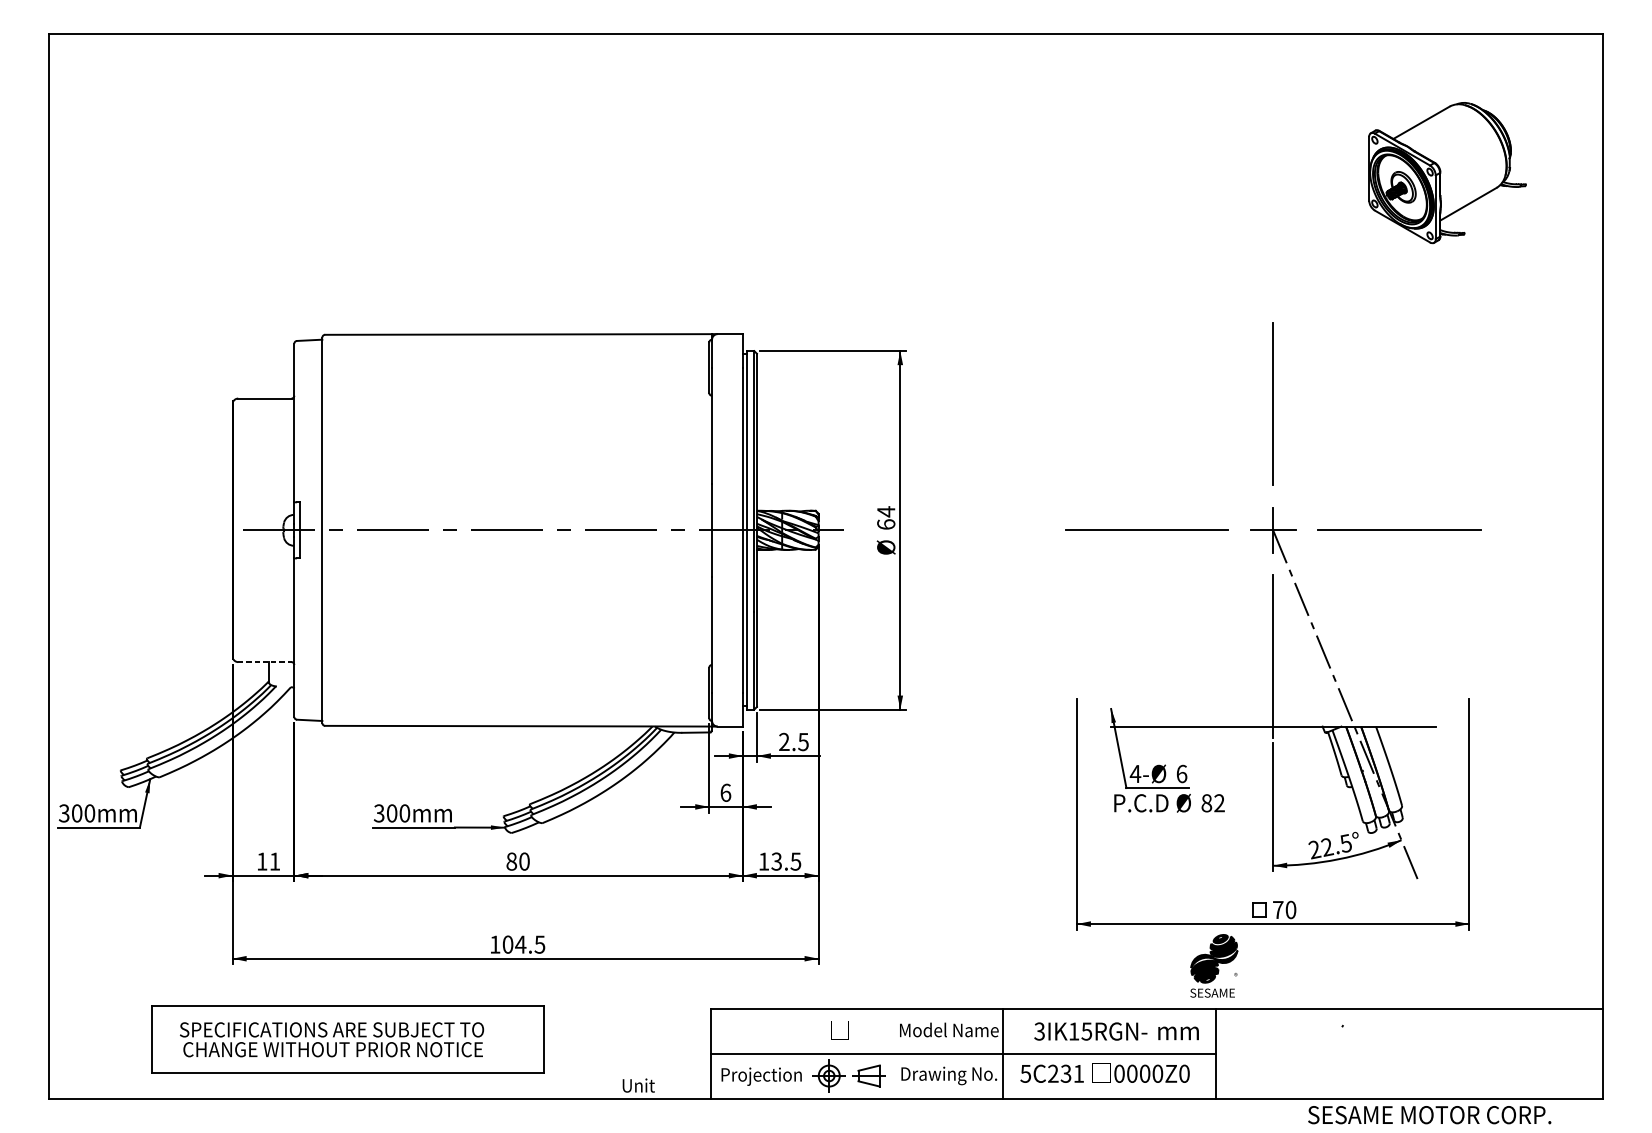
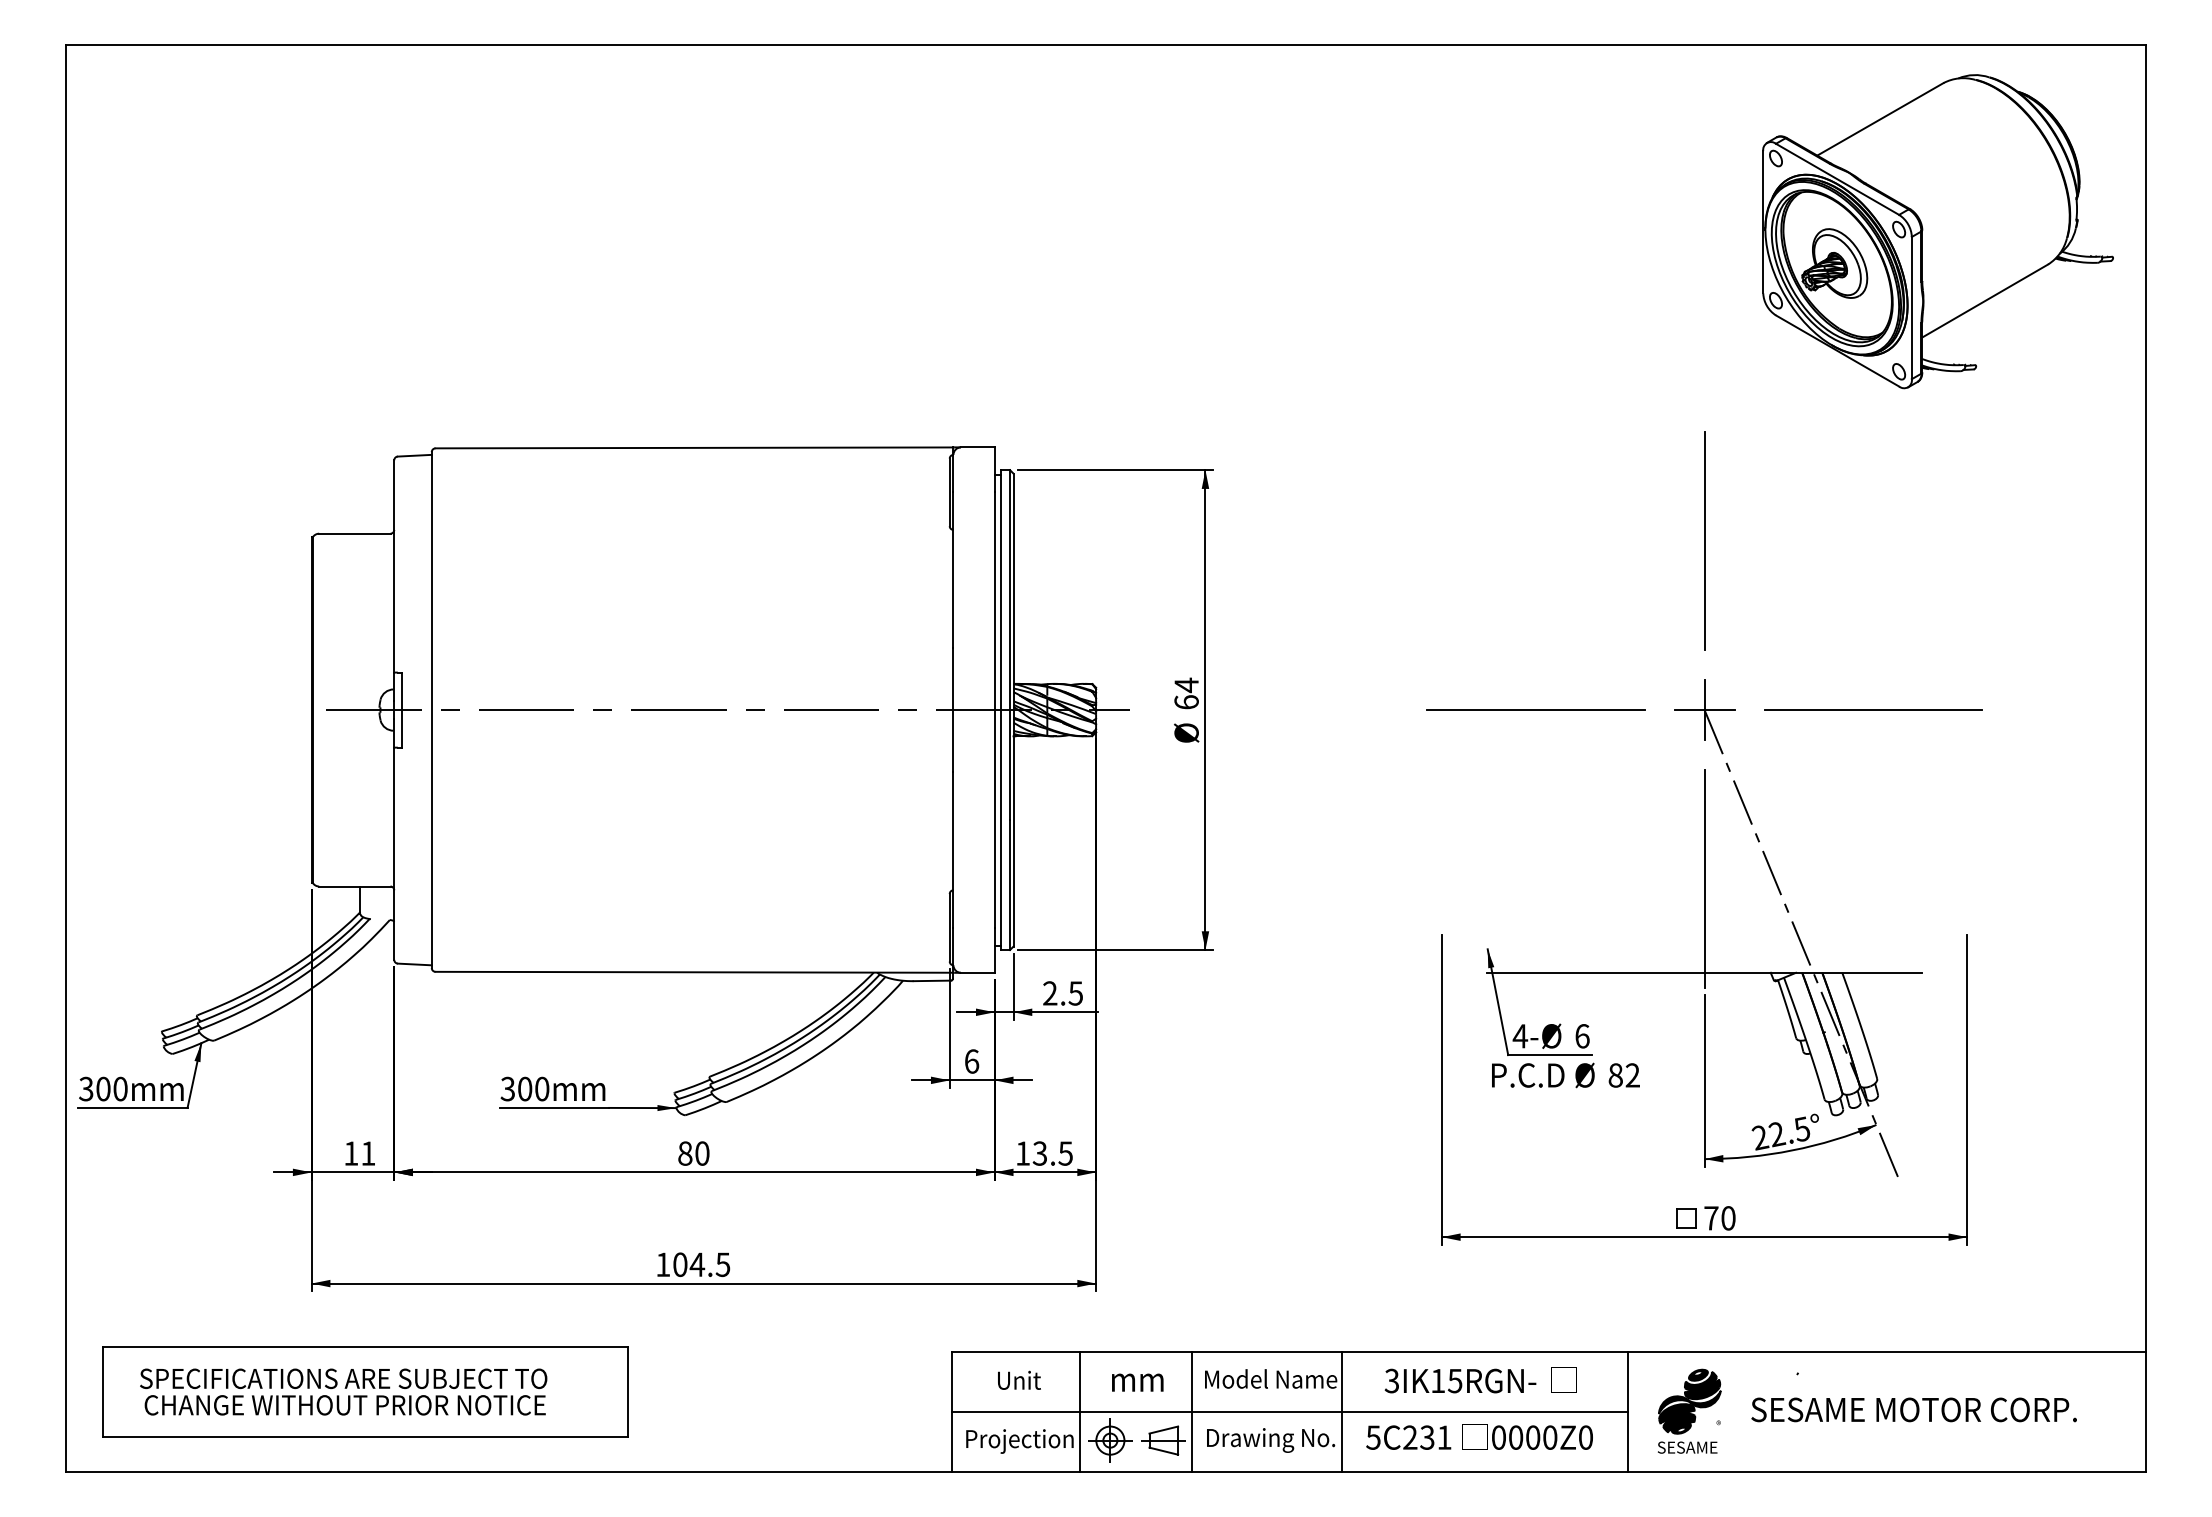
part: (1447, 172) -> (1937, 231), size x1.67
line: (264, 662) -> (354, 886), dashed -> solid
part: (1214, 965) -> (1689, 1410), moved
text: (849, 1029) -> (1137, 1378), □ -> mm
text: (1178, 1030) -> (1577, 1379), mm -> □
part: (348, 1039) -> (365, 1391), moved
line: (806, 1054) -> (1079, 1411), added
line: (890, 1054) -> (1192, 1411), added
text: (638, 1084) -> (1019, 1379), moved
text: (1429, 1114) -> (1913, 1409), moved

